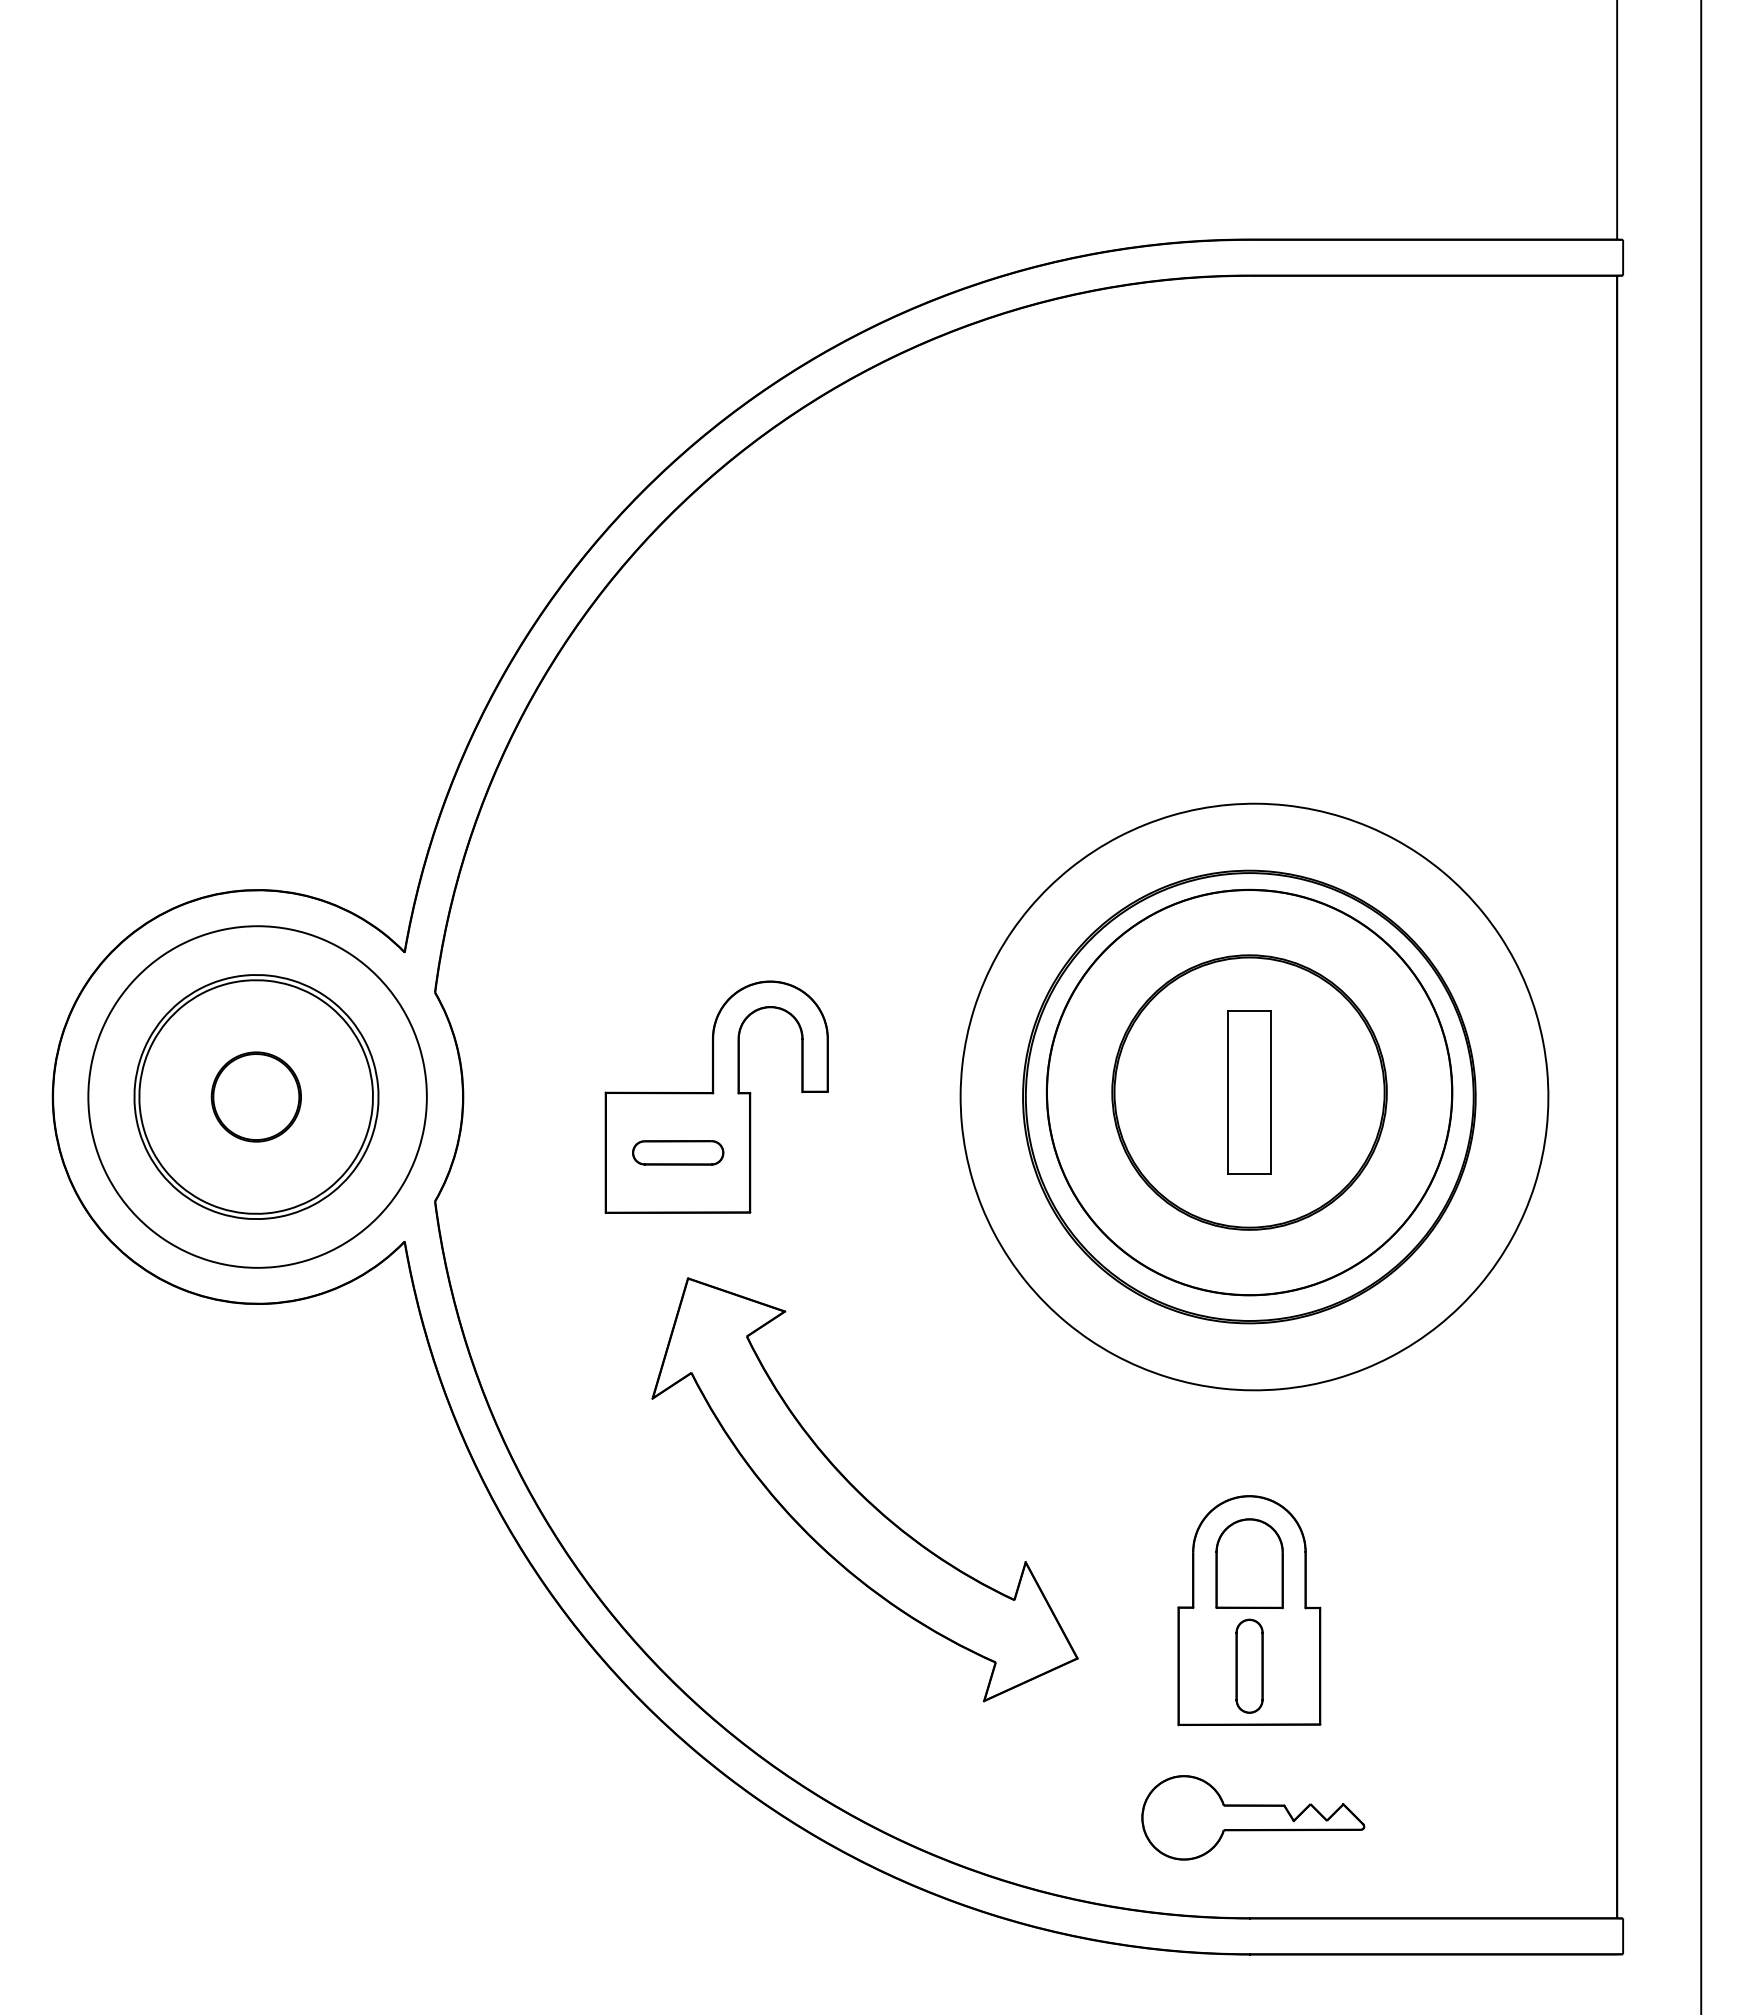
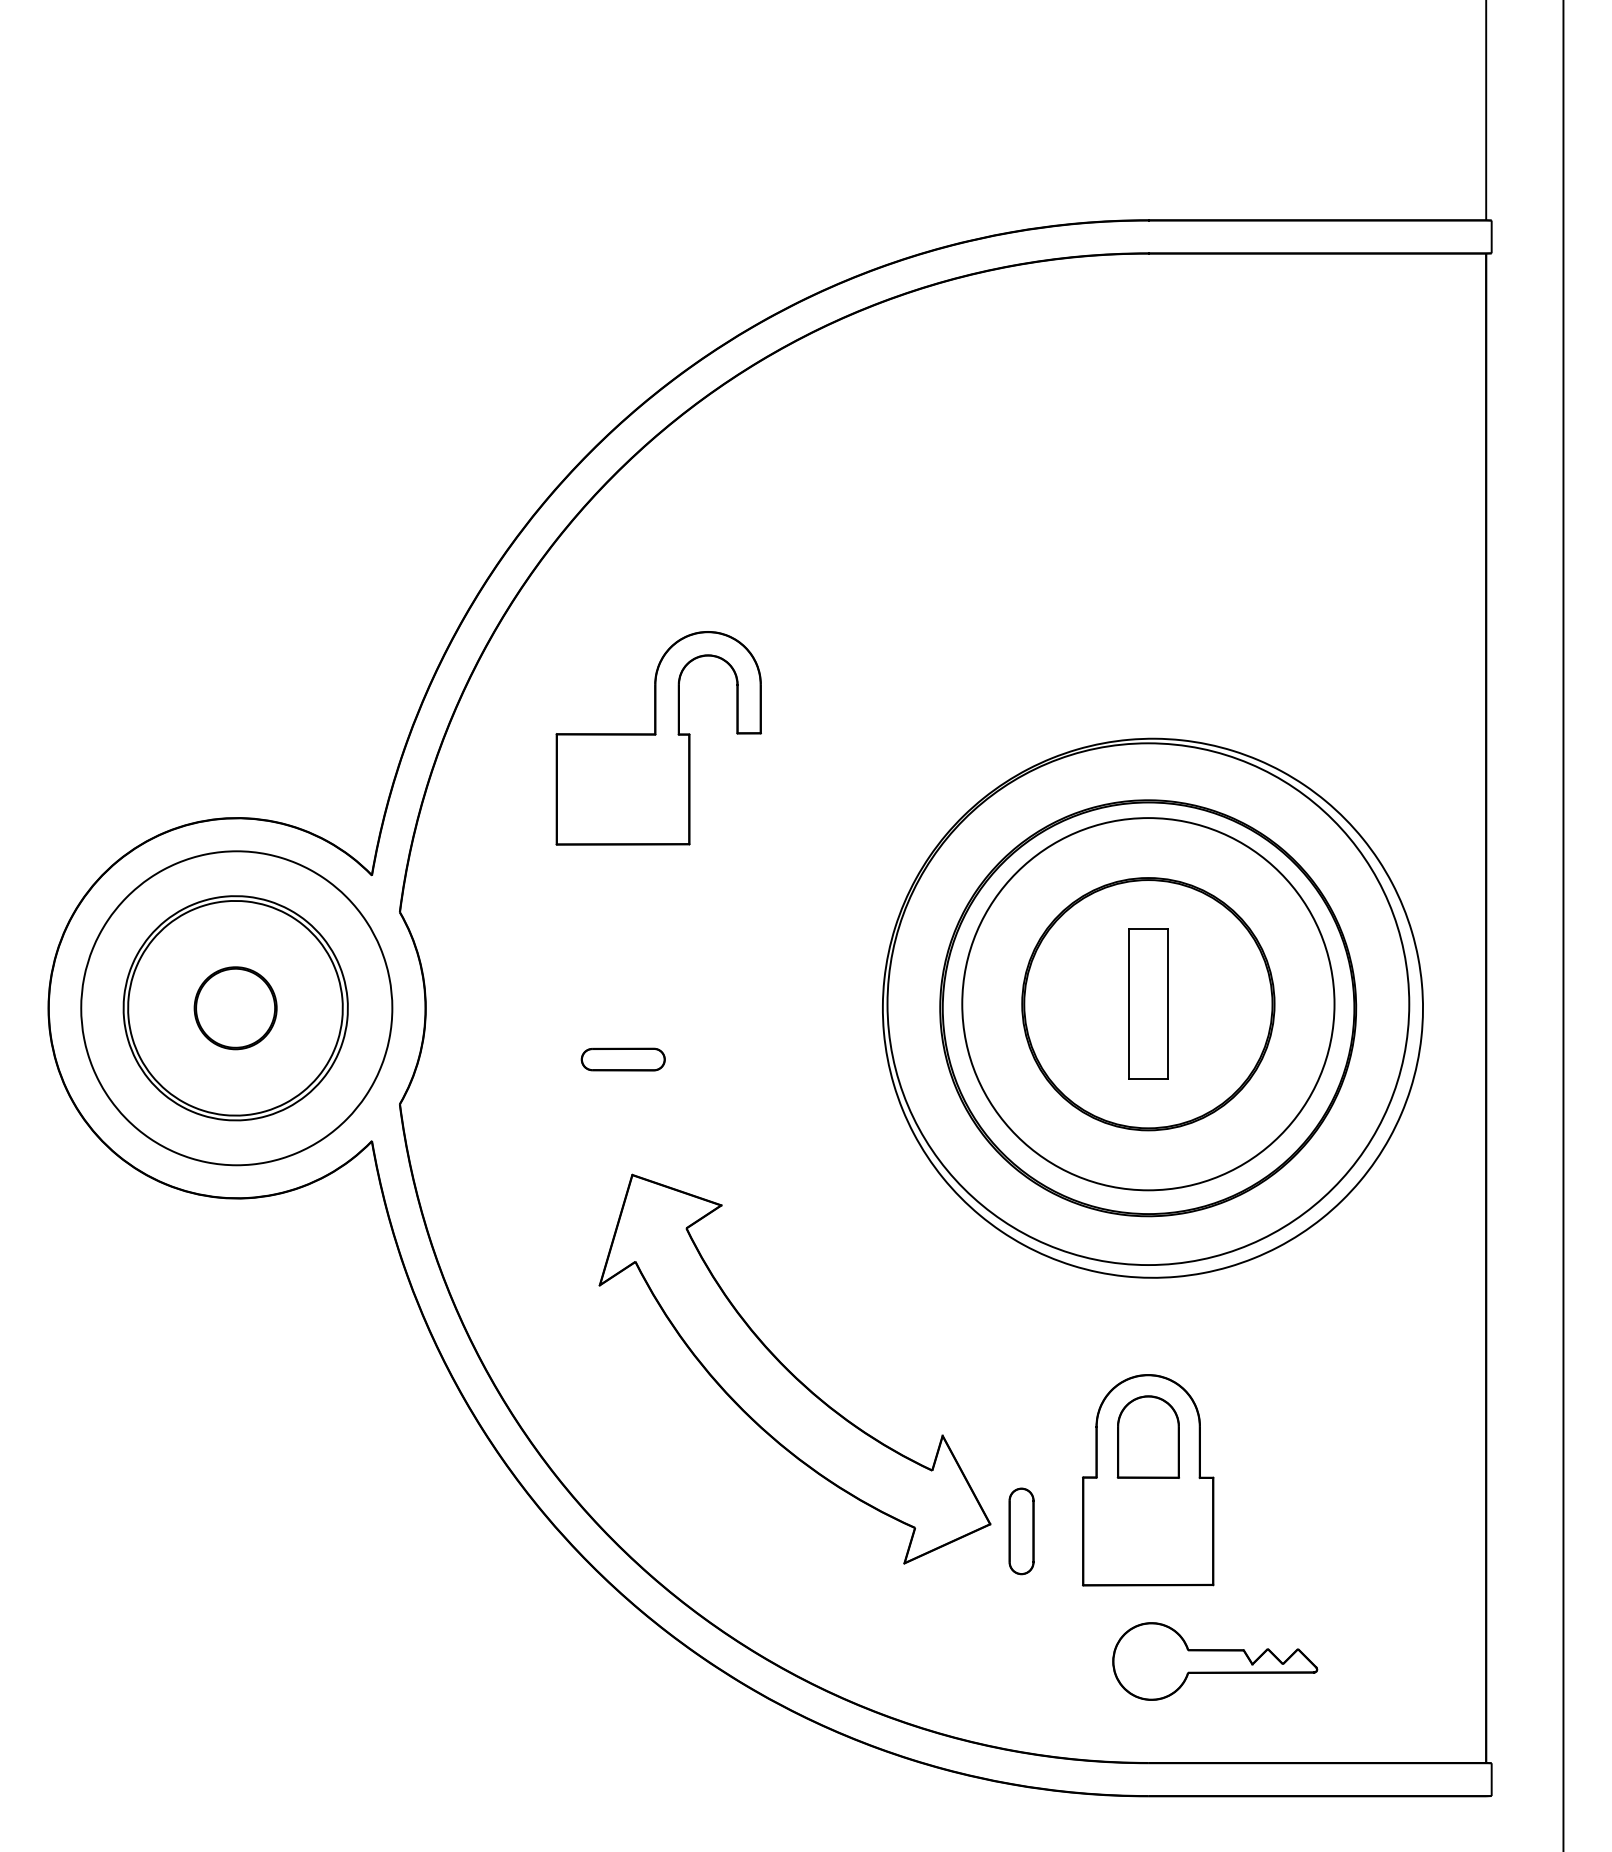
circle: (1249, 1092) -> (1148, 1004), size x1.4
part: (716, 1096) -> (658, 737), moved
part: (1249, 1665) -> (1021, 1530), moved
part: (1253, 1817) -> (1215, 1661), moved

